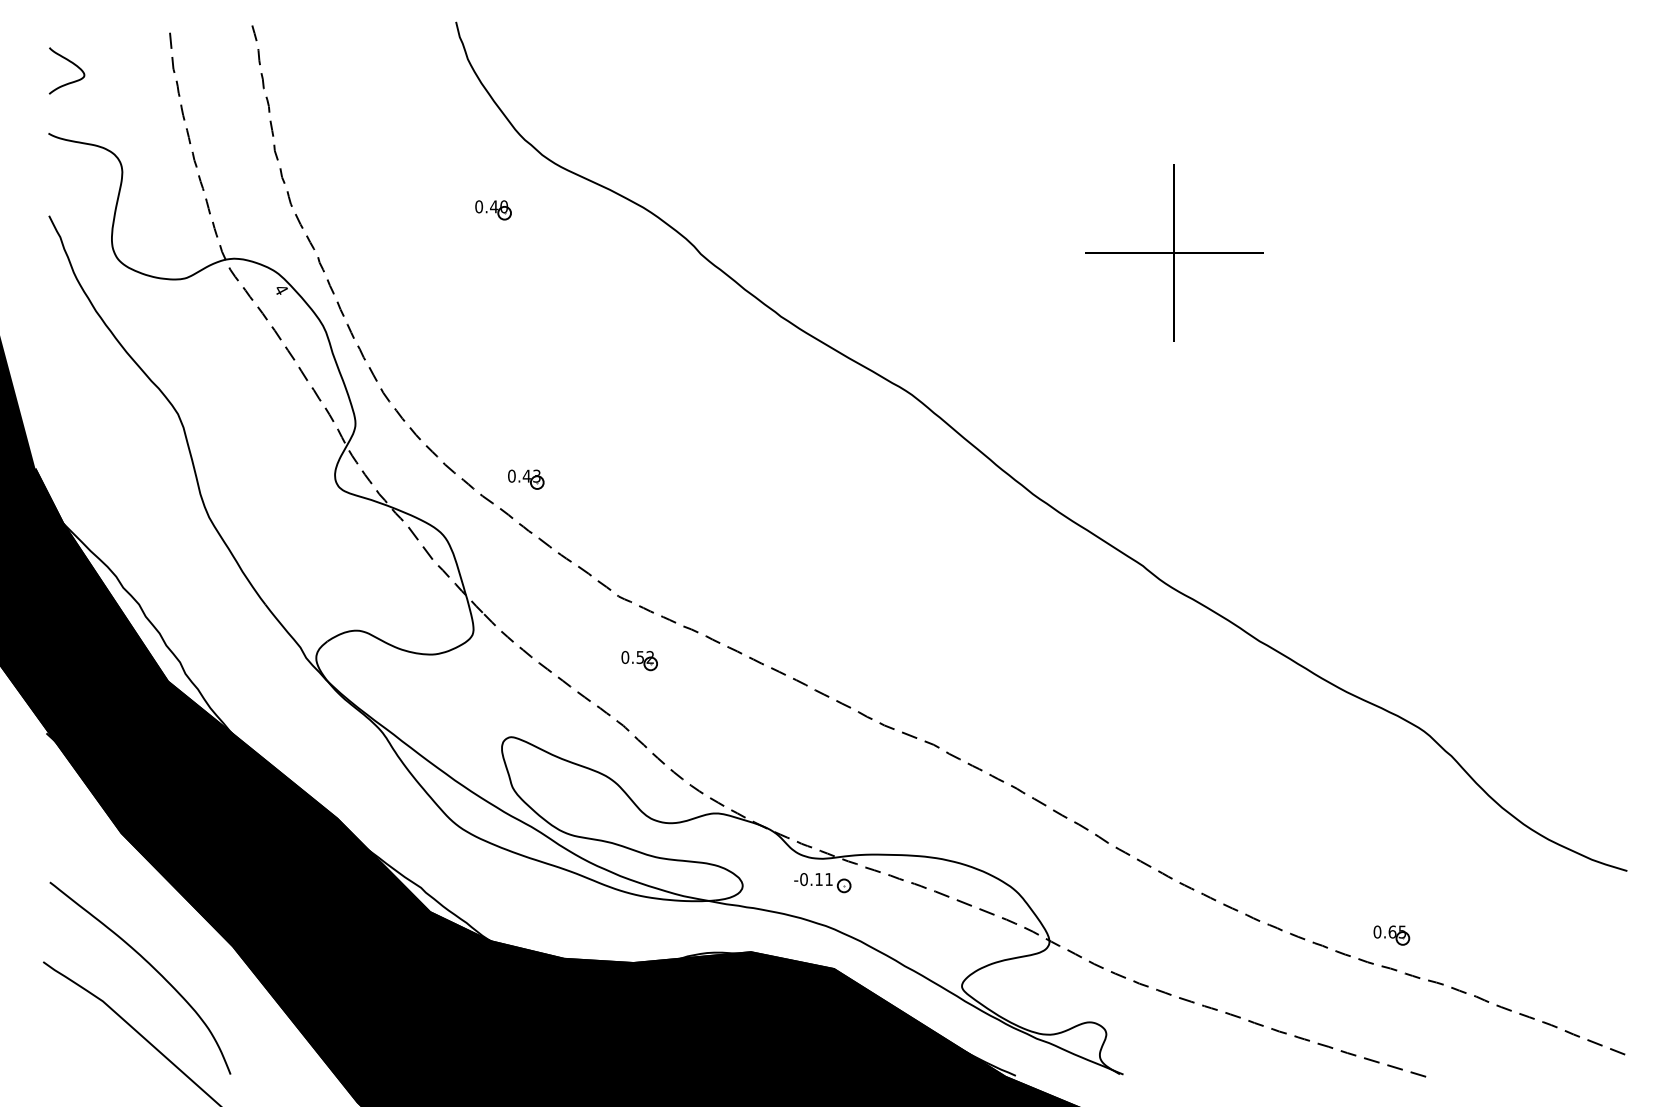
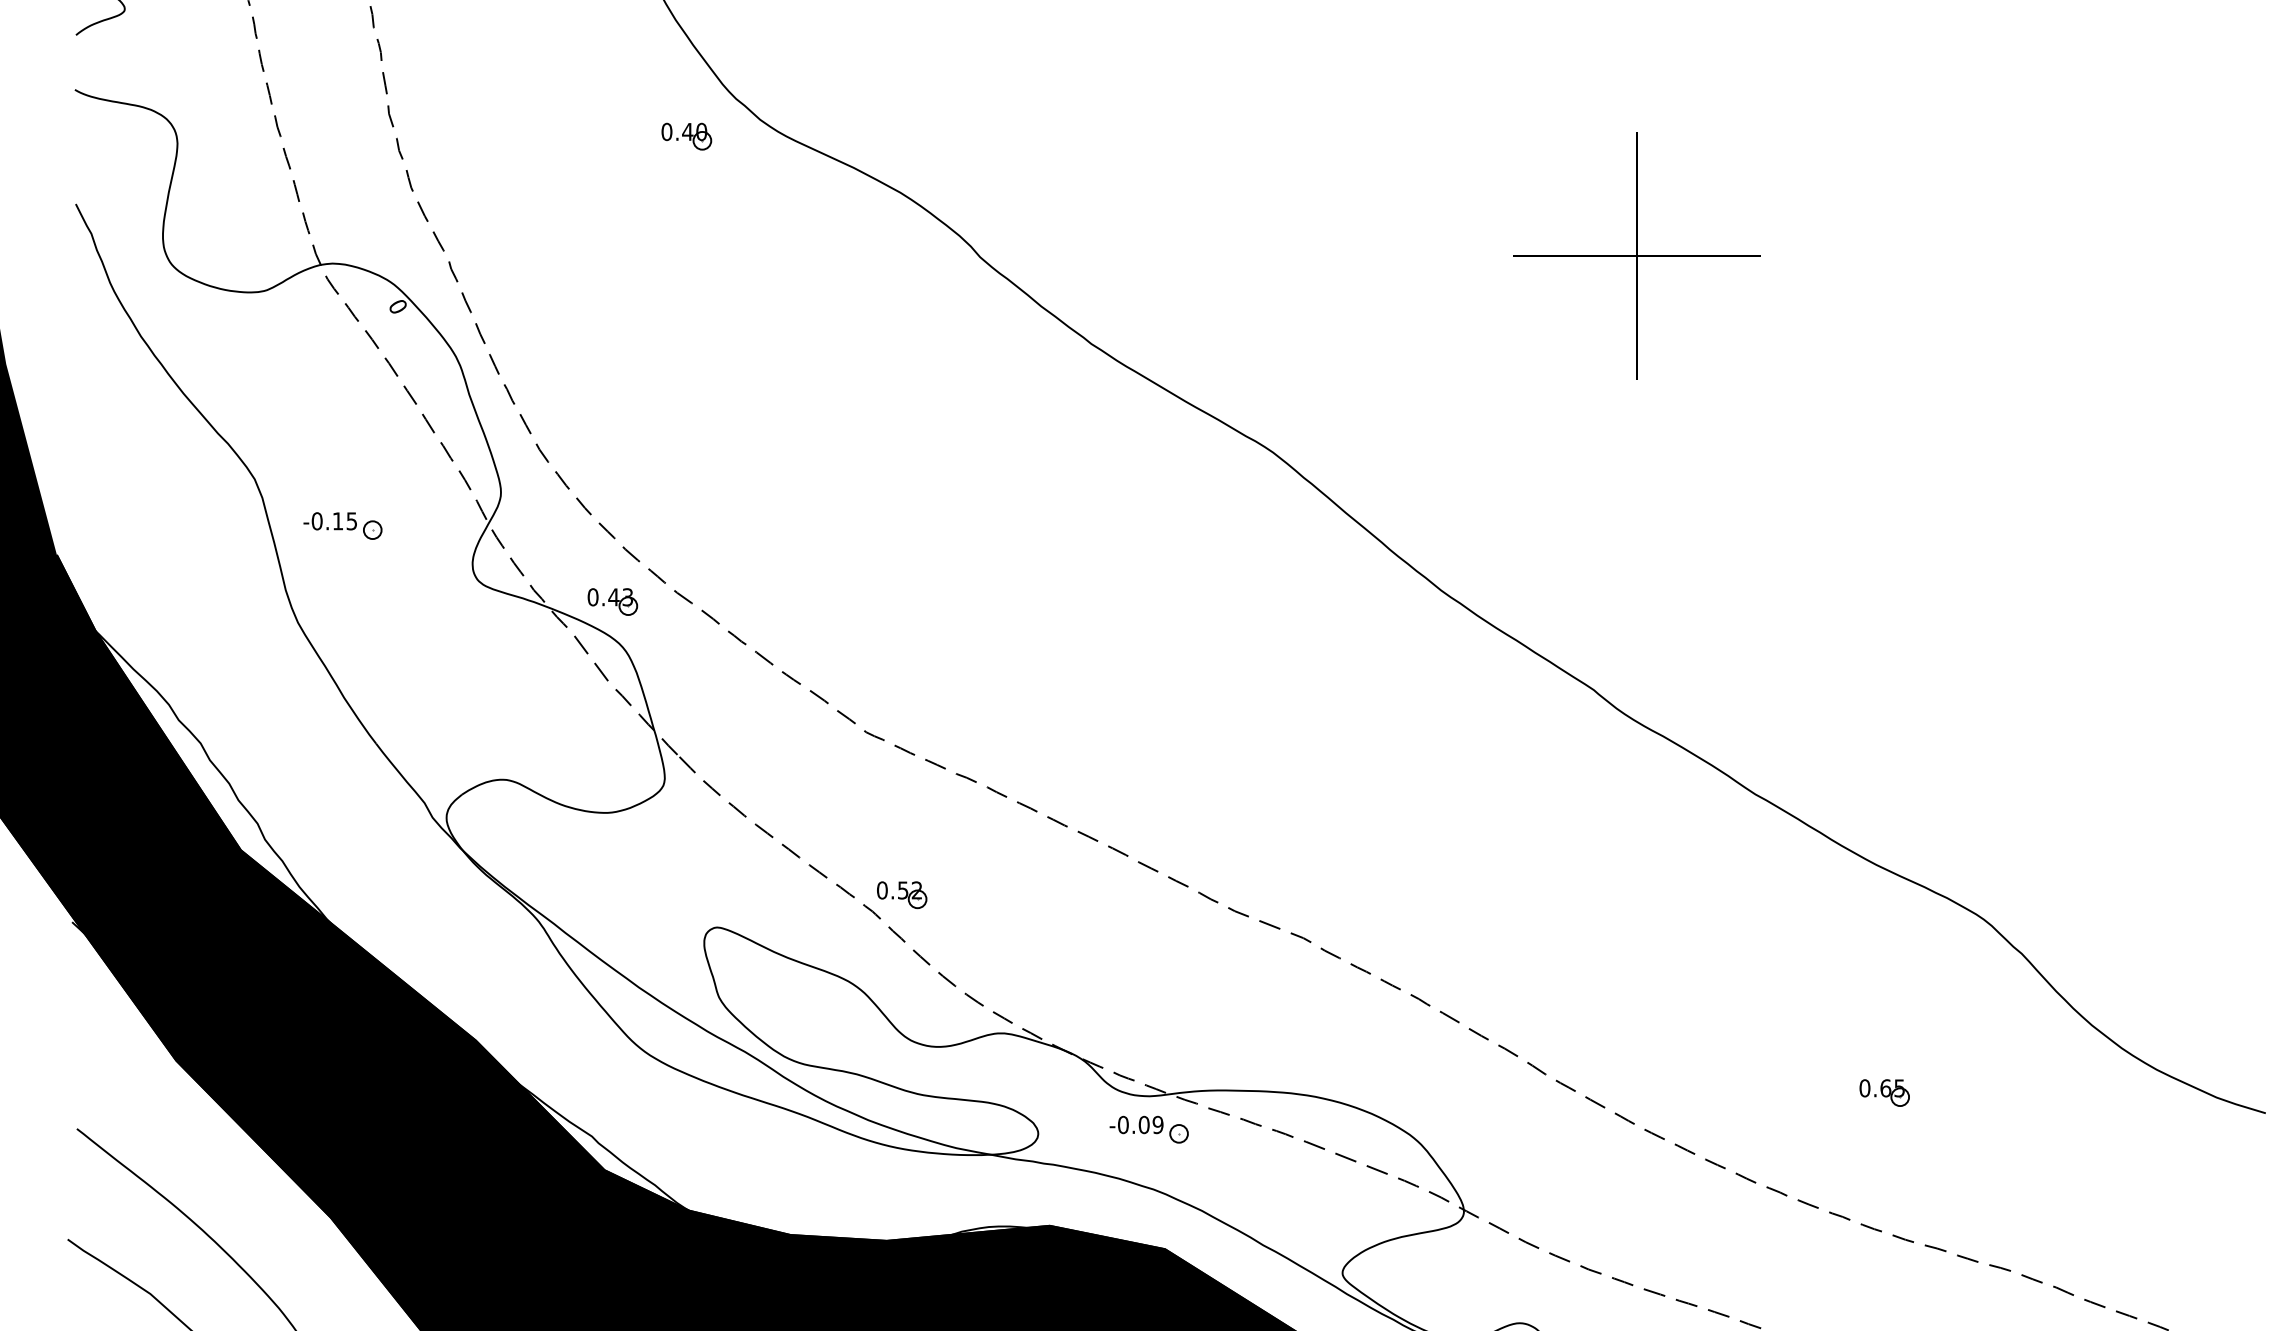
part: (493, 210) -> (686, 137), moved
text: (281, 289) -> (398, 306), 4 -> 0
part: (241, 448) -> (342, 526), added
part: (526, 479) -> (613, 601), moved
part: (639, 661) -> (901, 896), moved
text: (823, 879) -> (1150, 1124), -0.11 -> -0.09
part: (1391, 935) -> (1884, 1093), moved

